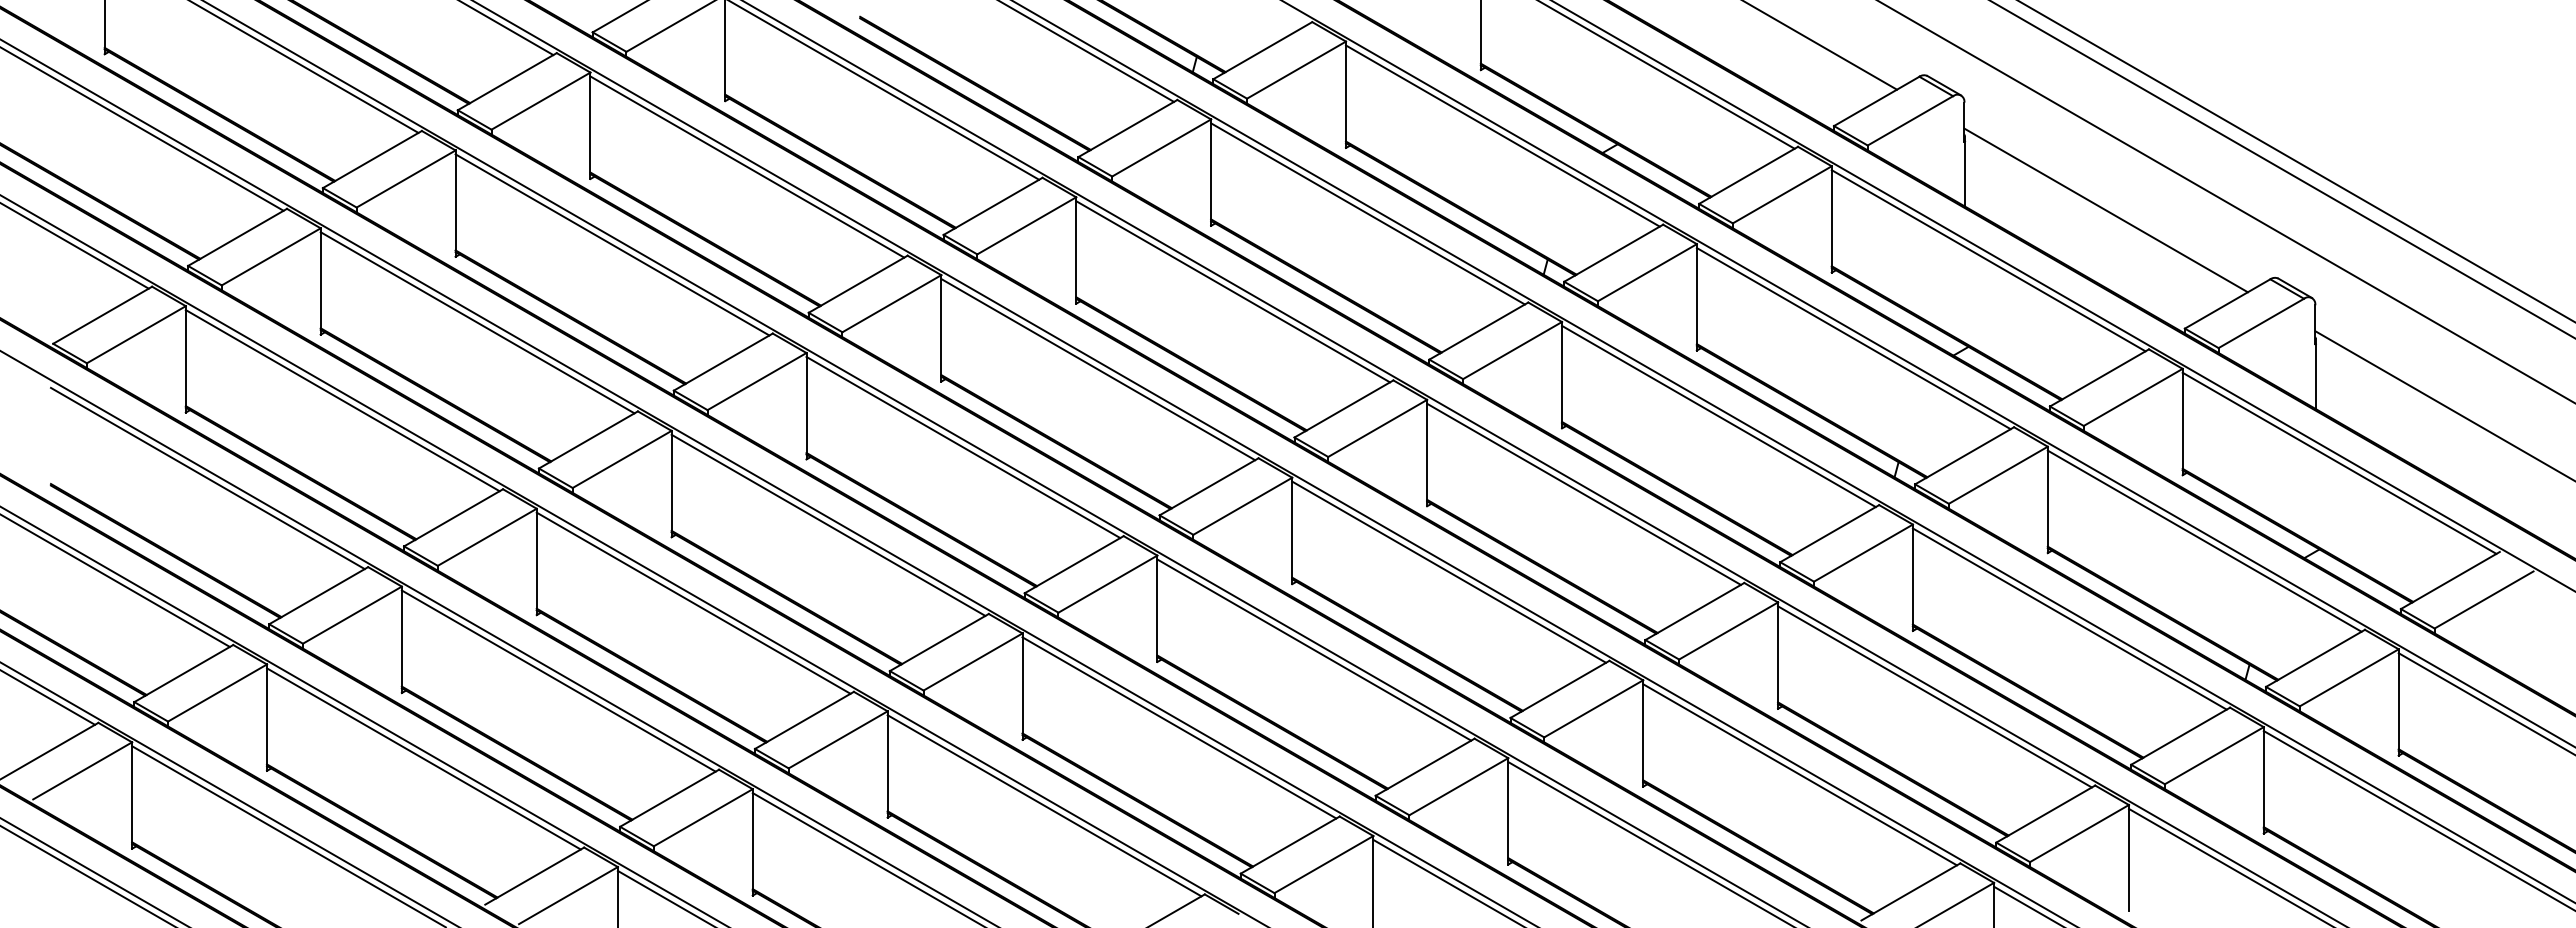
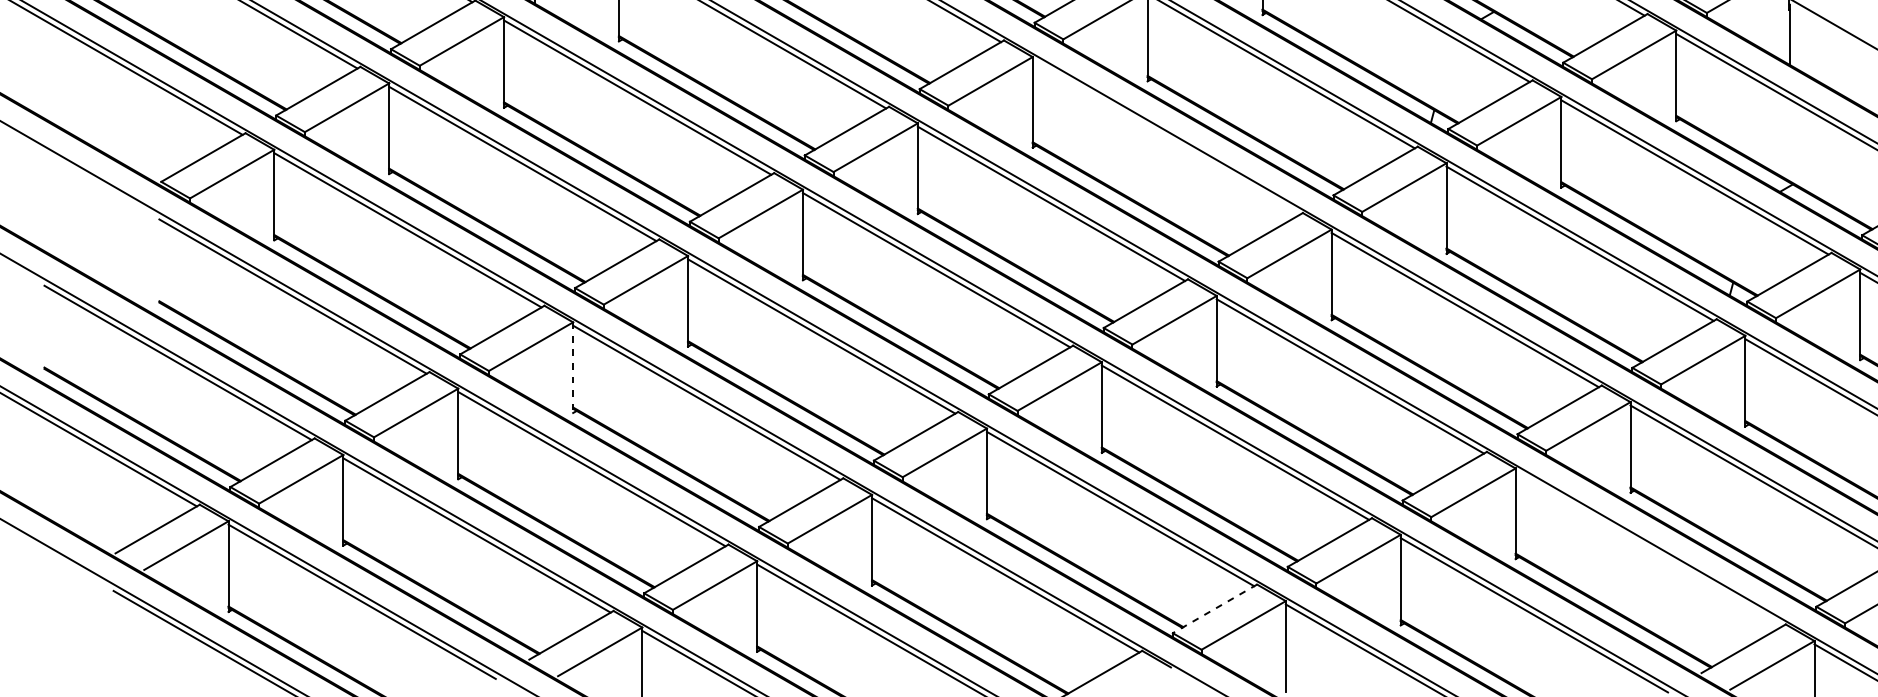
line: (1233, 291) -> (1166, 137), removed
line: (536, 562) -> (572, 368), solid -> dashed
line: (1799, 774) -> (1648, 548), removed
line: (1289, 845) -> (1214, 609), solid -> dashed

